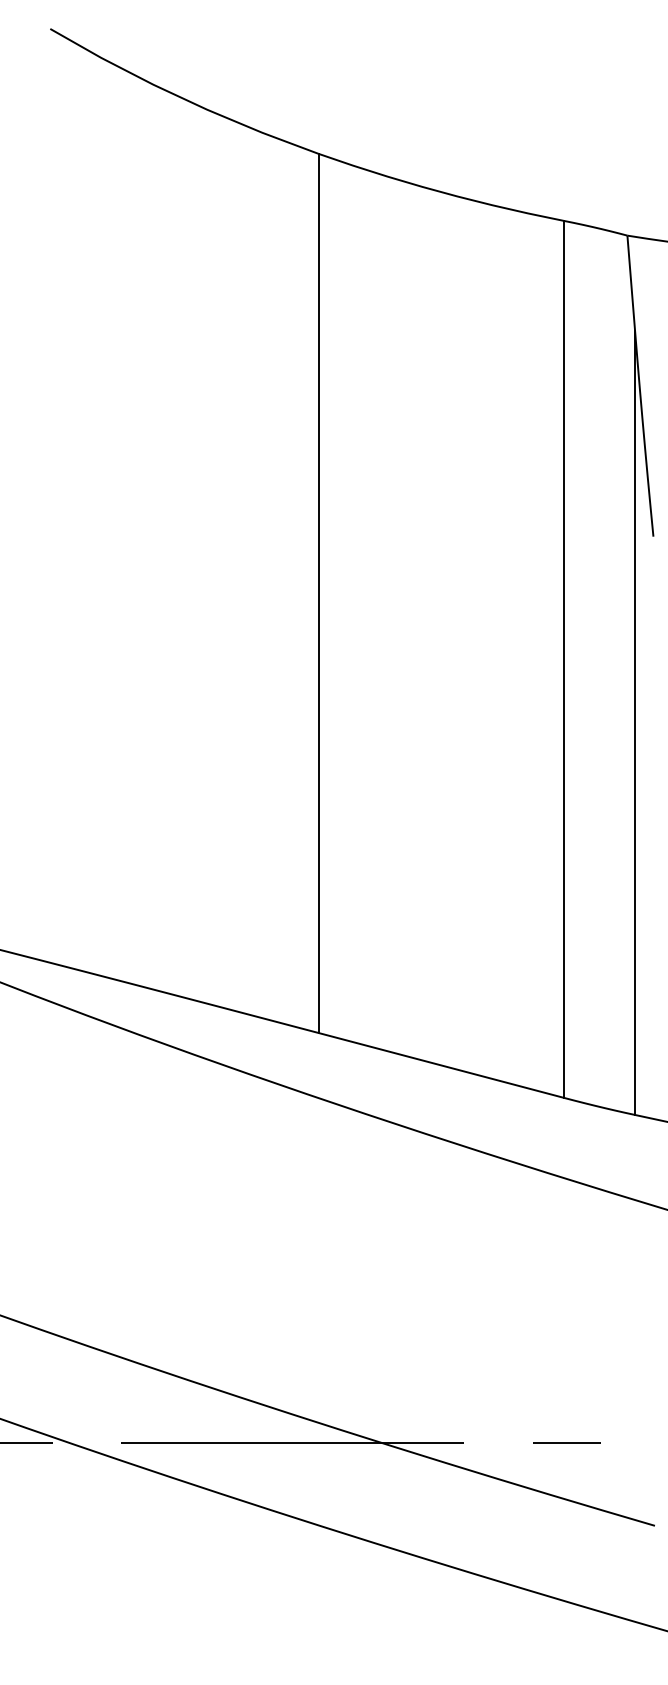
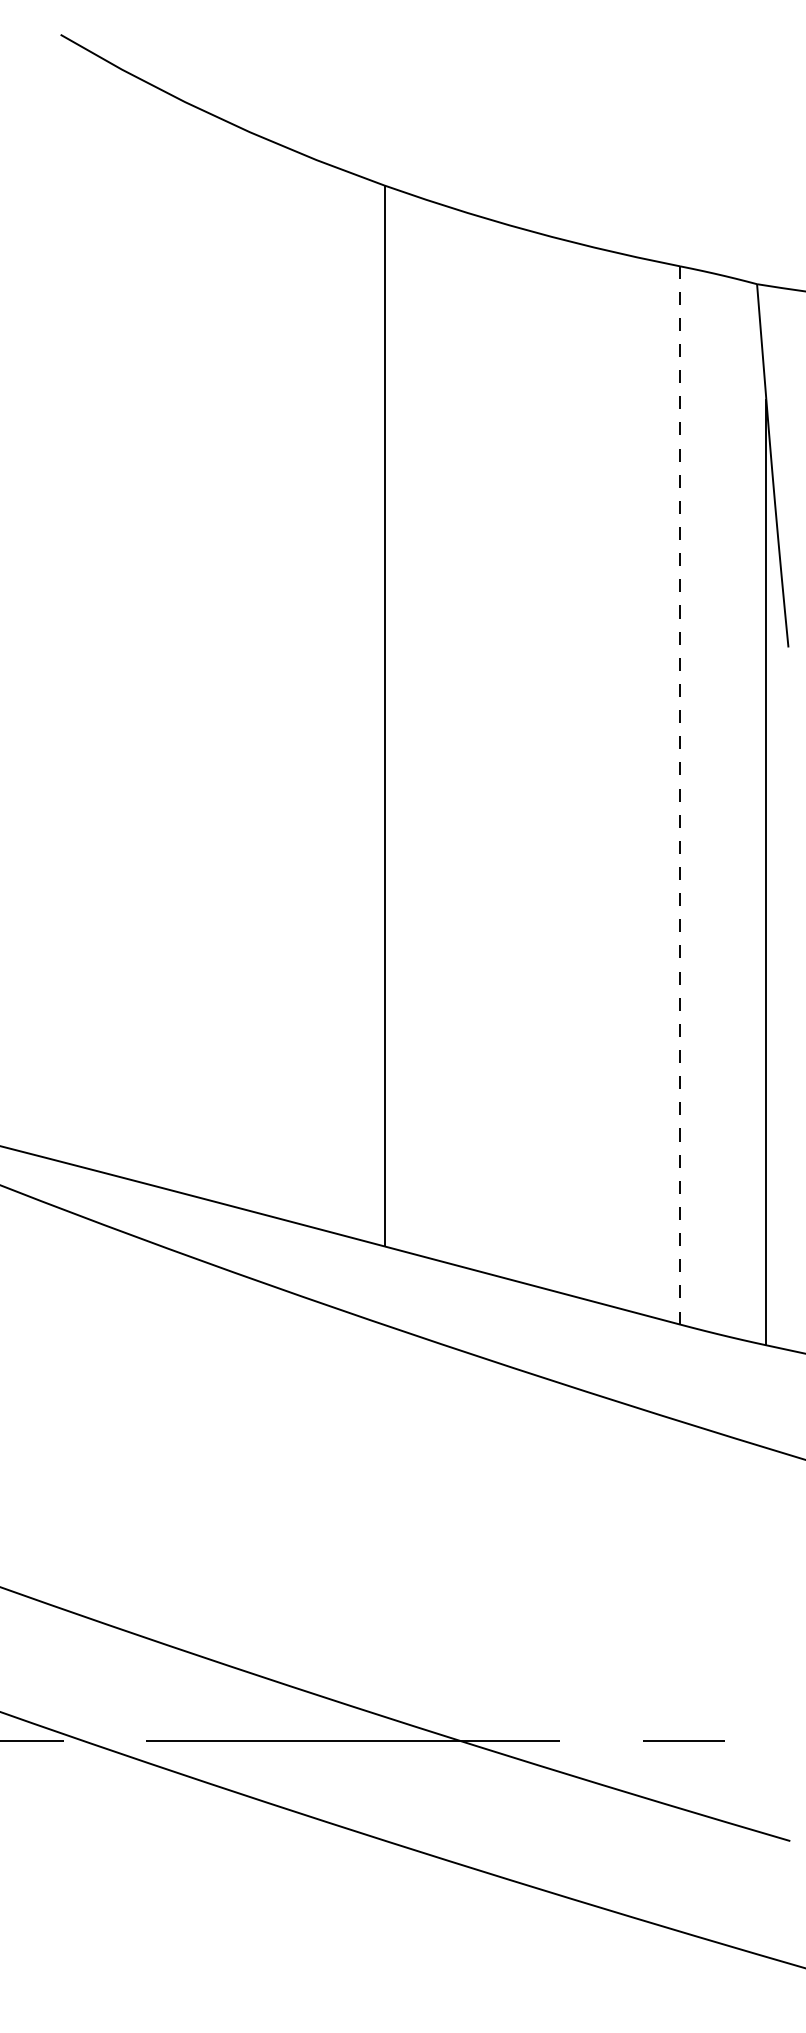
line: (563, 658) -> (680, 794), solid -> dashed

